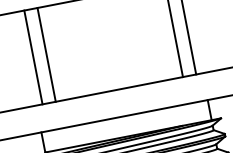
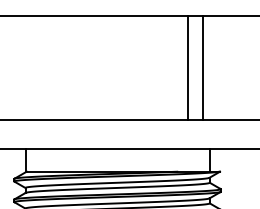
line: (46, 54) -> (47, 67), removed
line: (33, 57) -> (32, 67), removed

